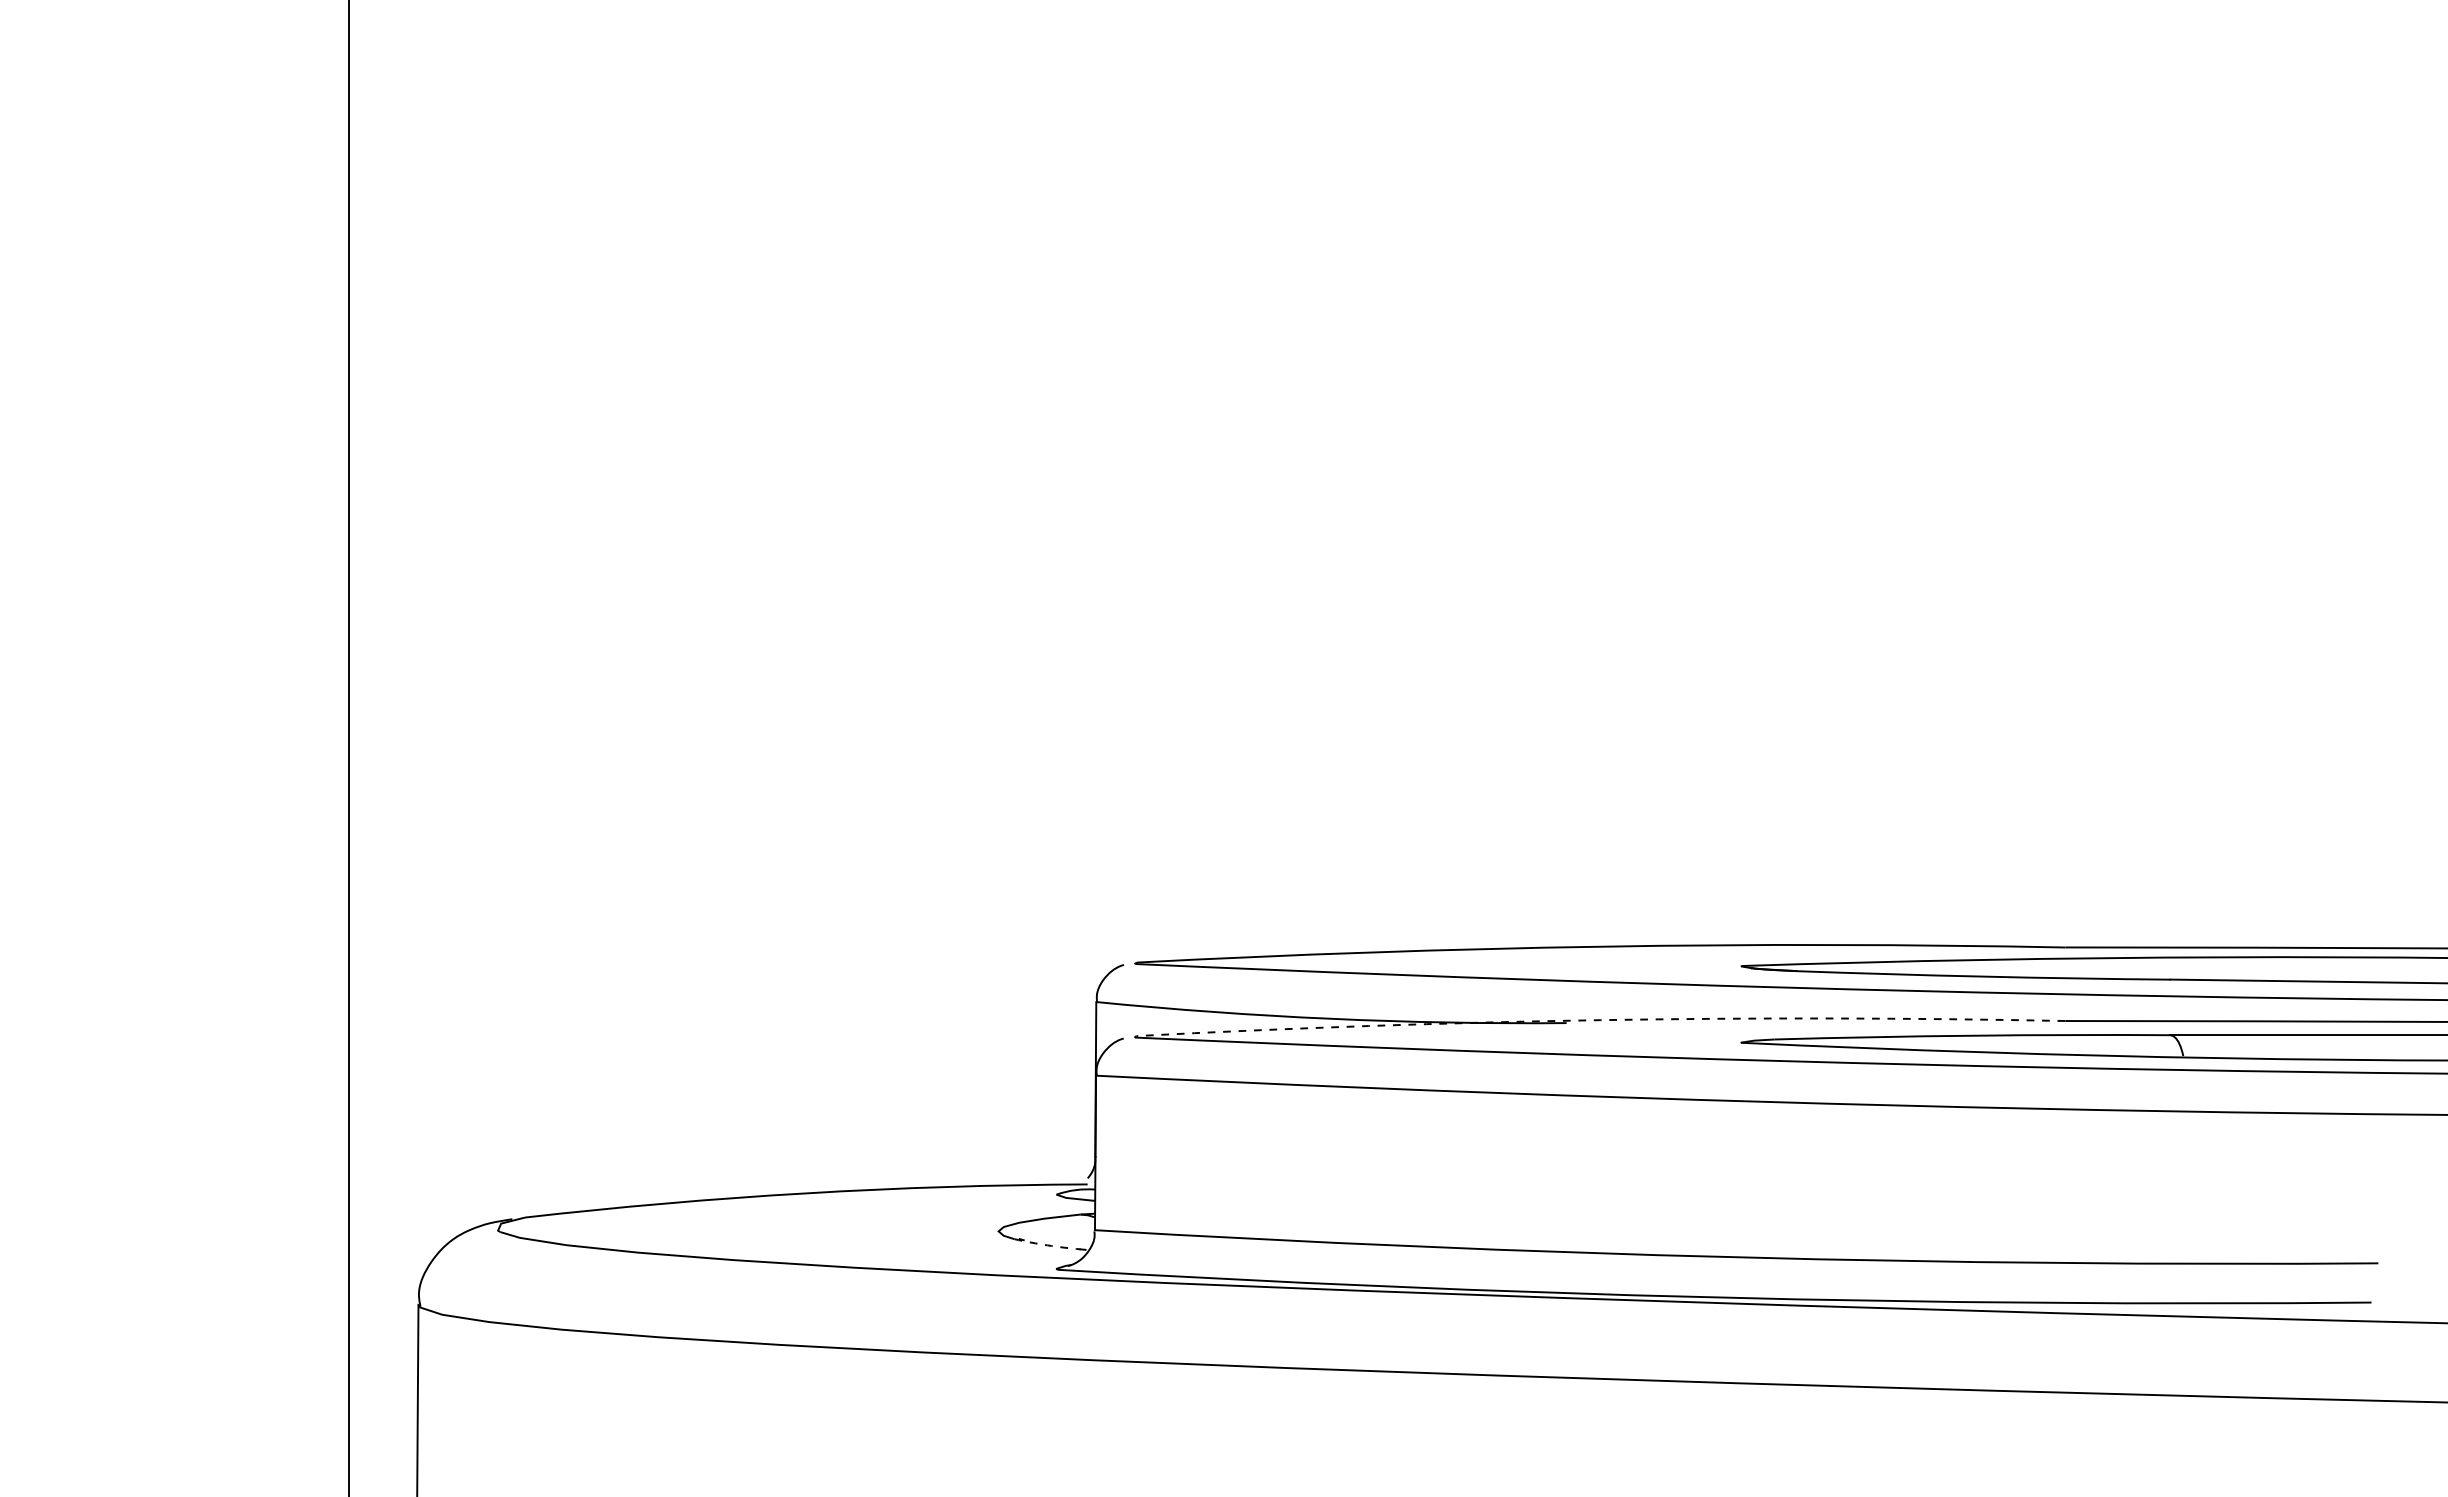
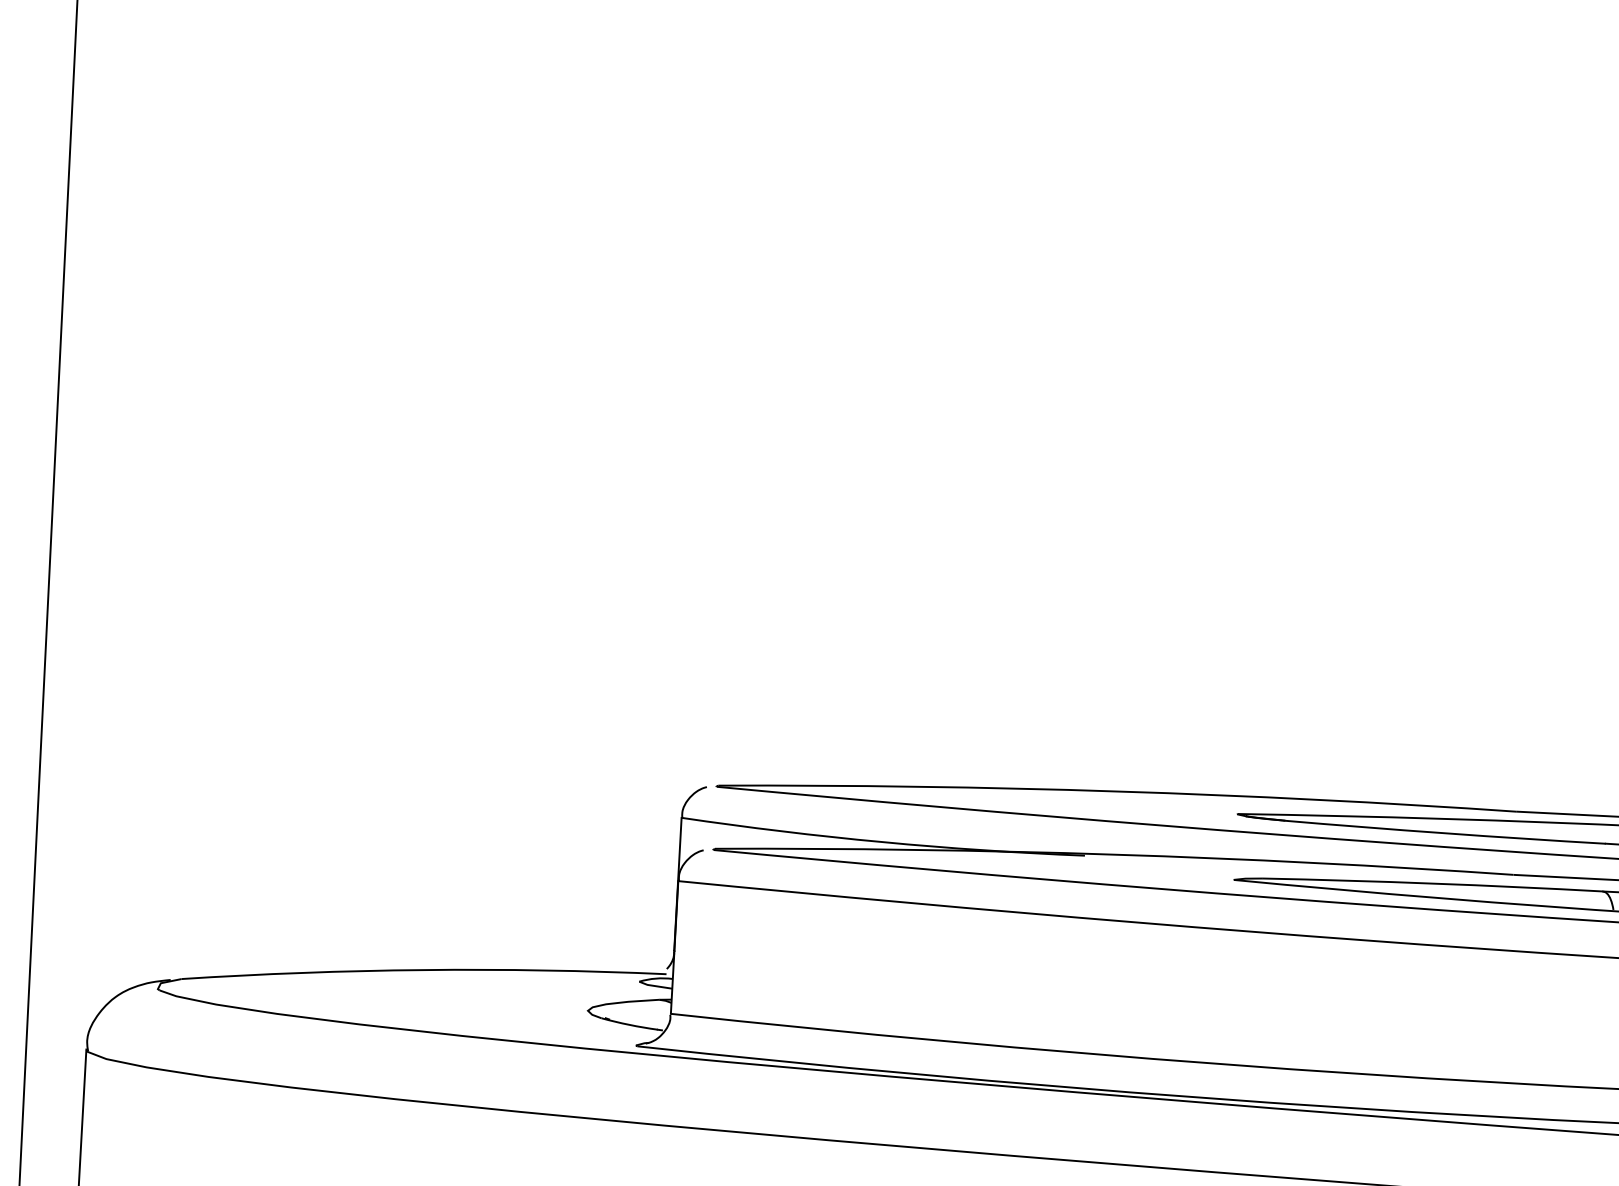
arc: (1600, 1020) -> (1114, 854), dashed -> solid
arc: (1047, 1245) -> (629, 1025), dashed -> solid

